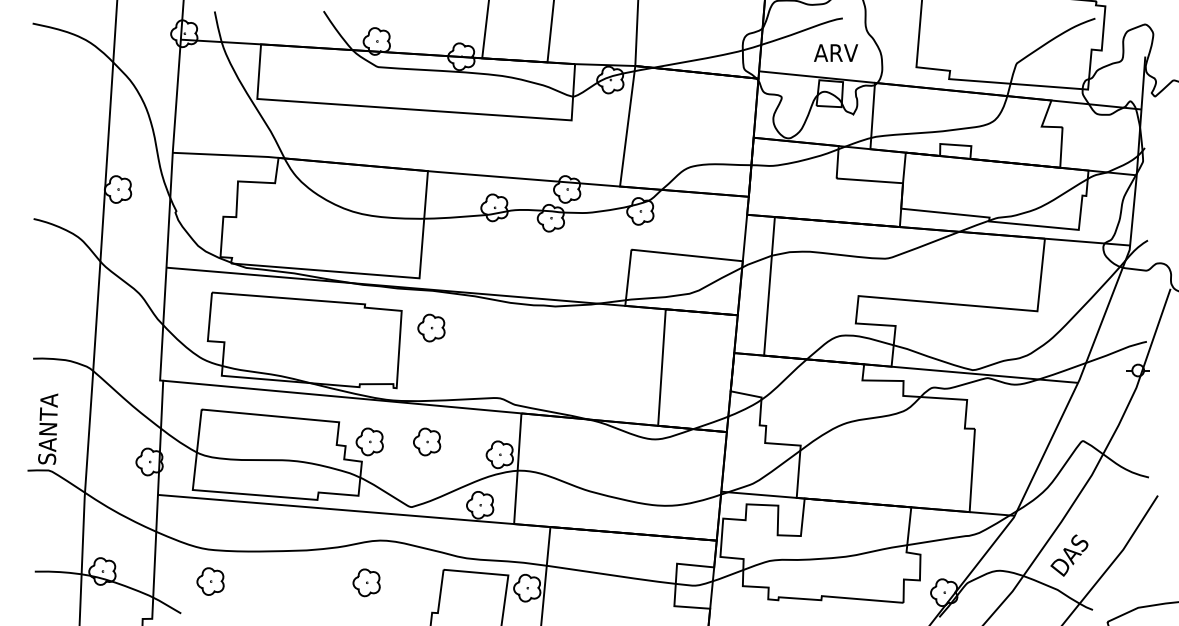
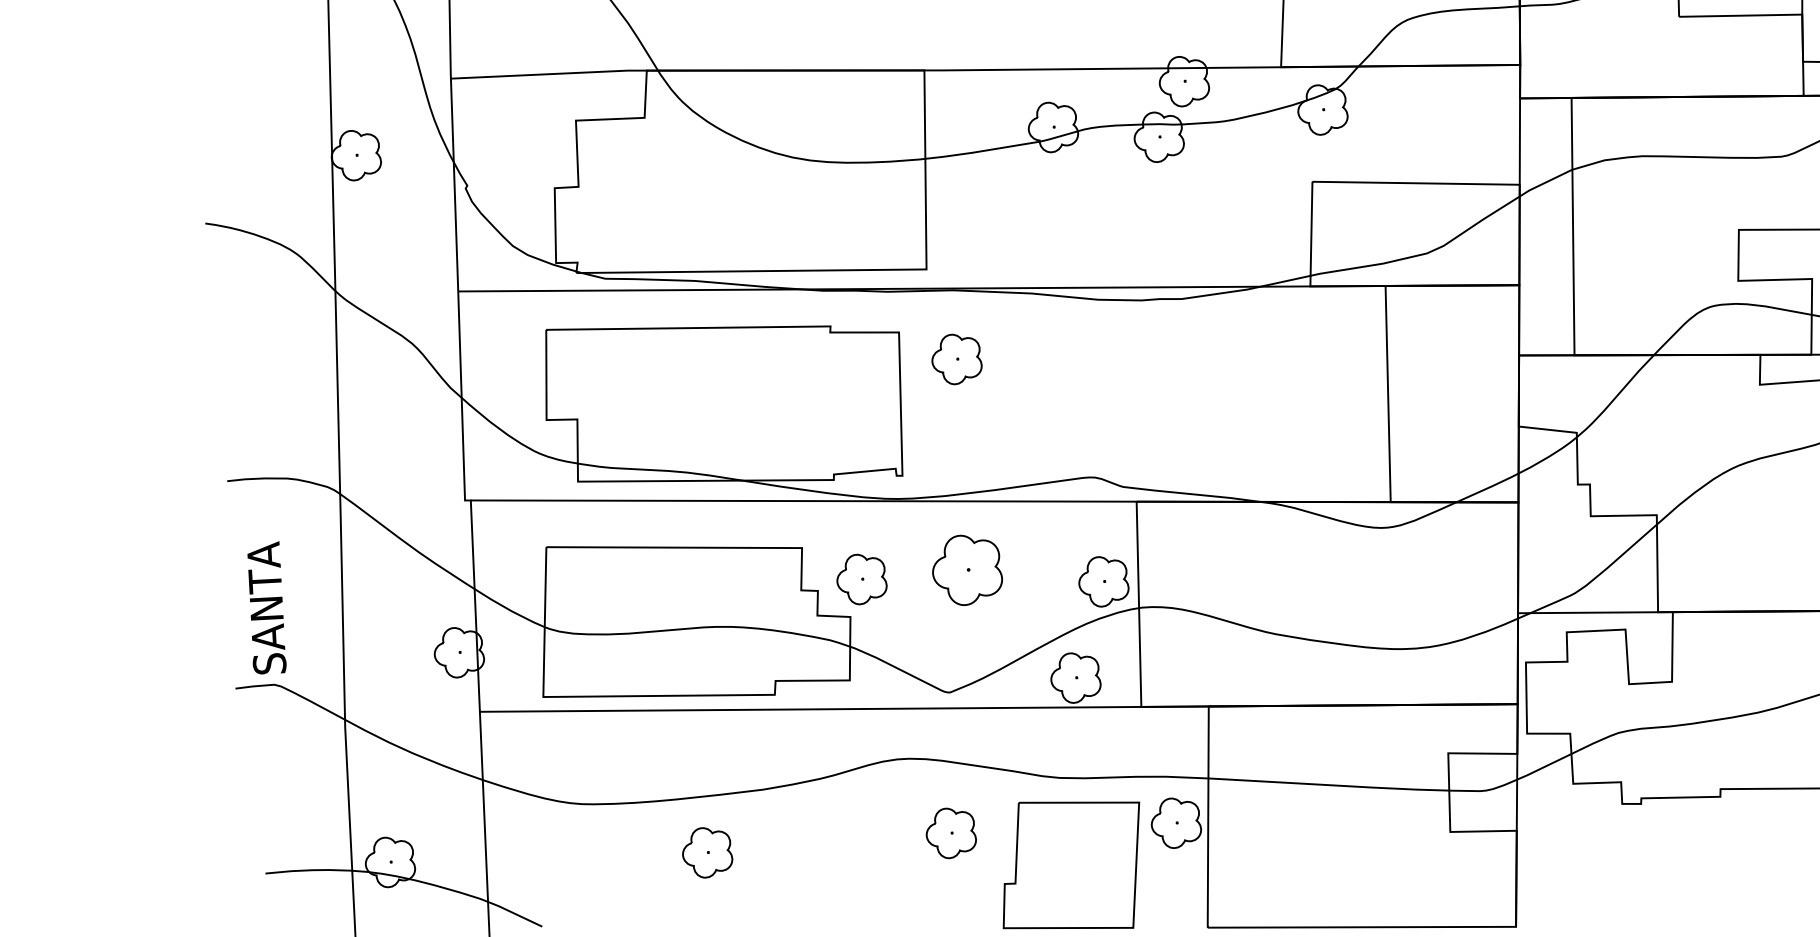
part: (427, 441) -> (968, 568), size x1.4
part: (210, 581) -> (707, 852), moved
part: (366, 582) -> (950, 832), moved

